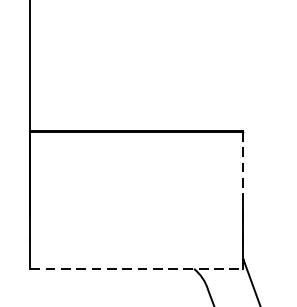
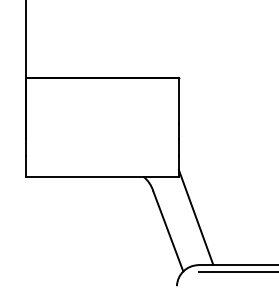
line: (243, 164) -> (178, 101), dashed -> solid
line: (137, 268) -> (102, 176), dashed -> solid

